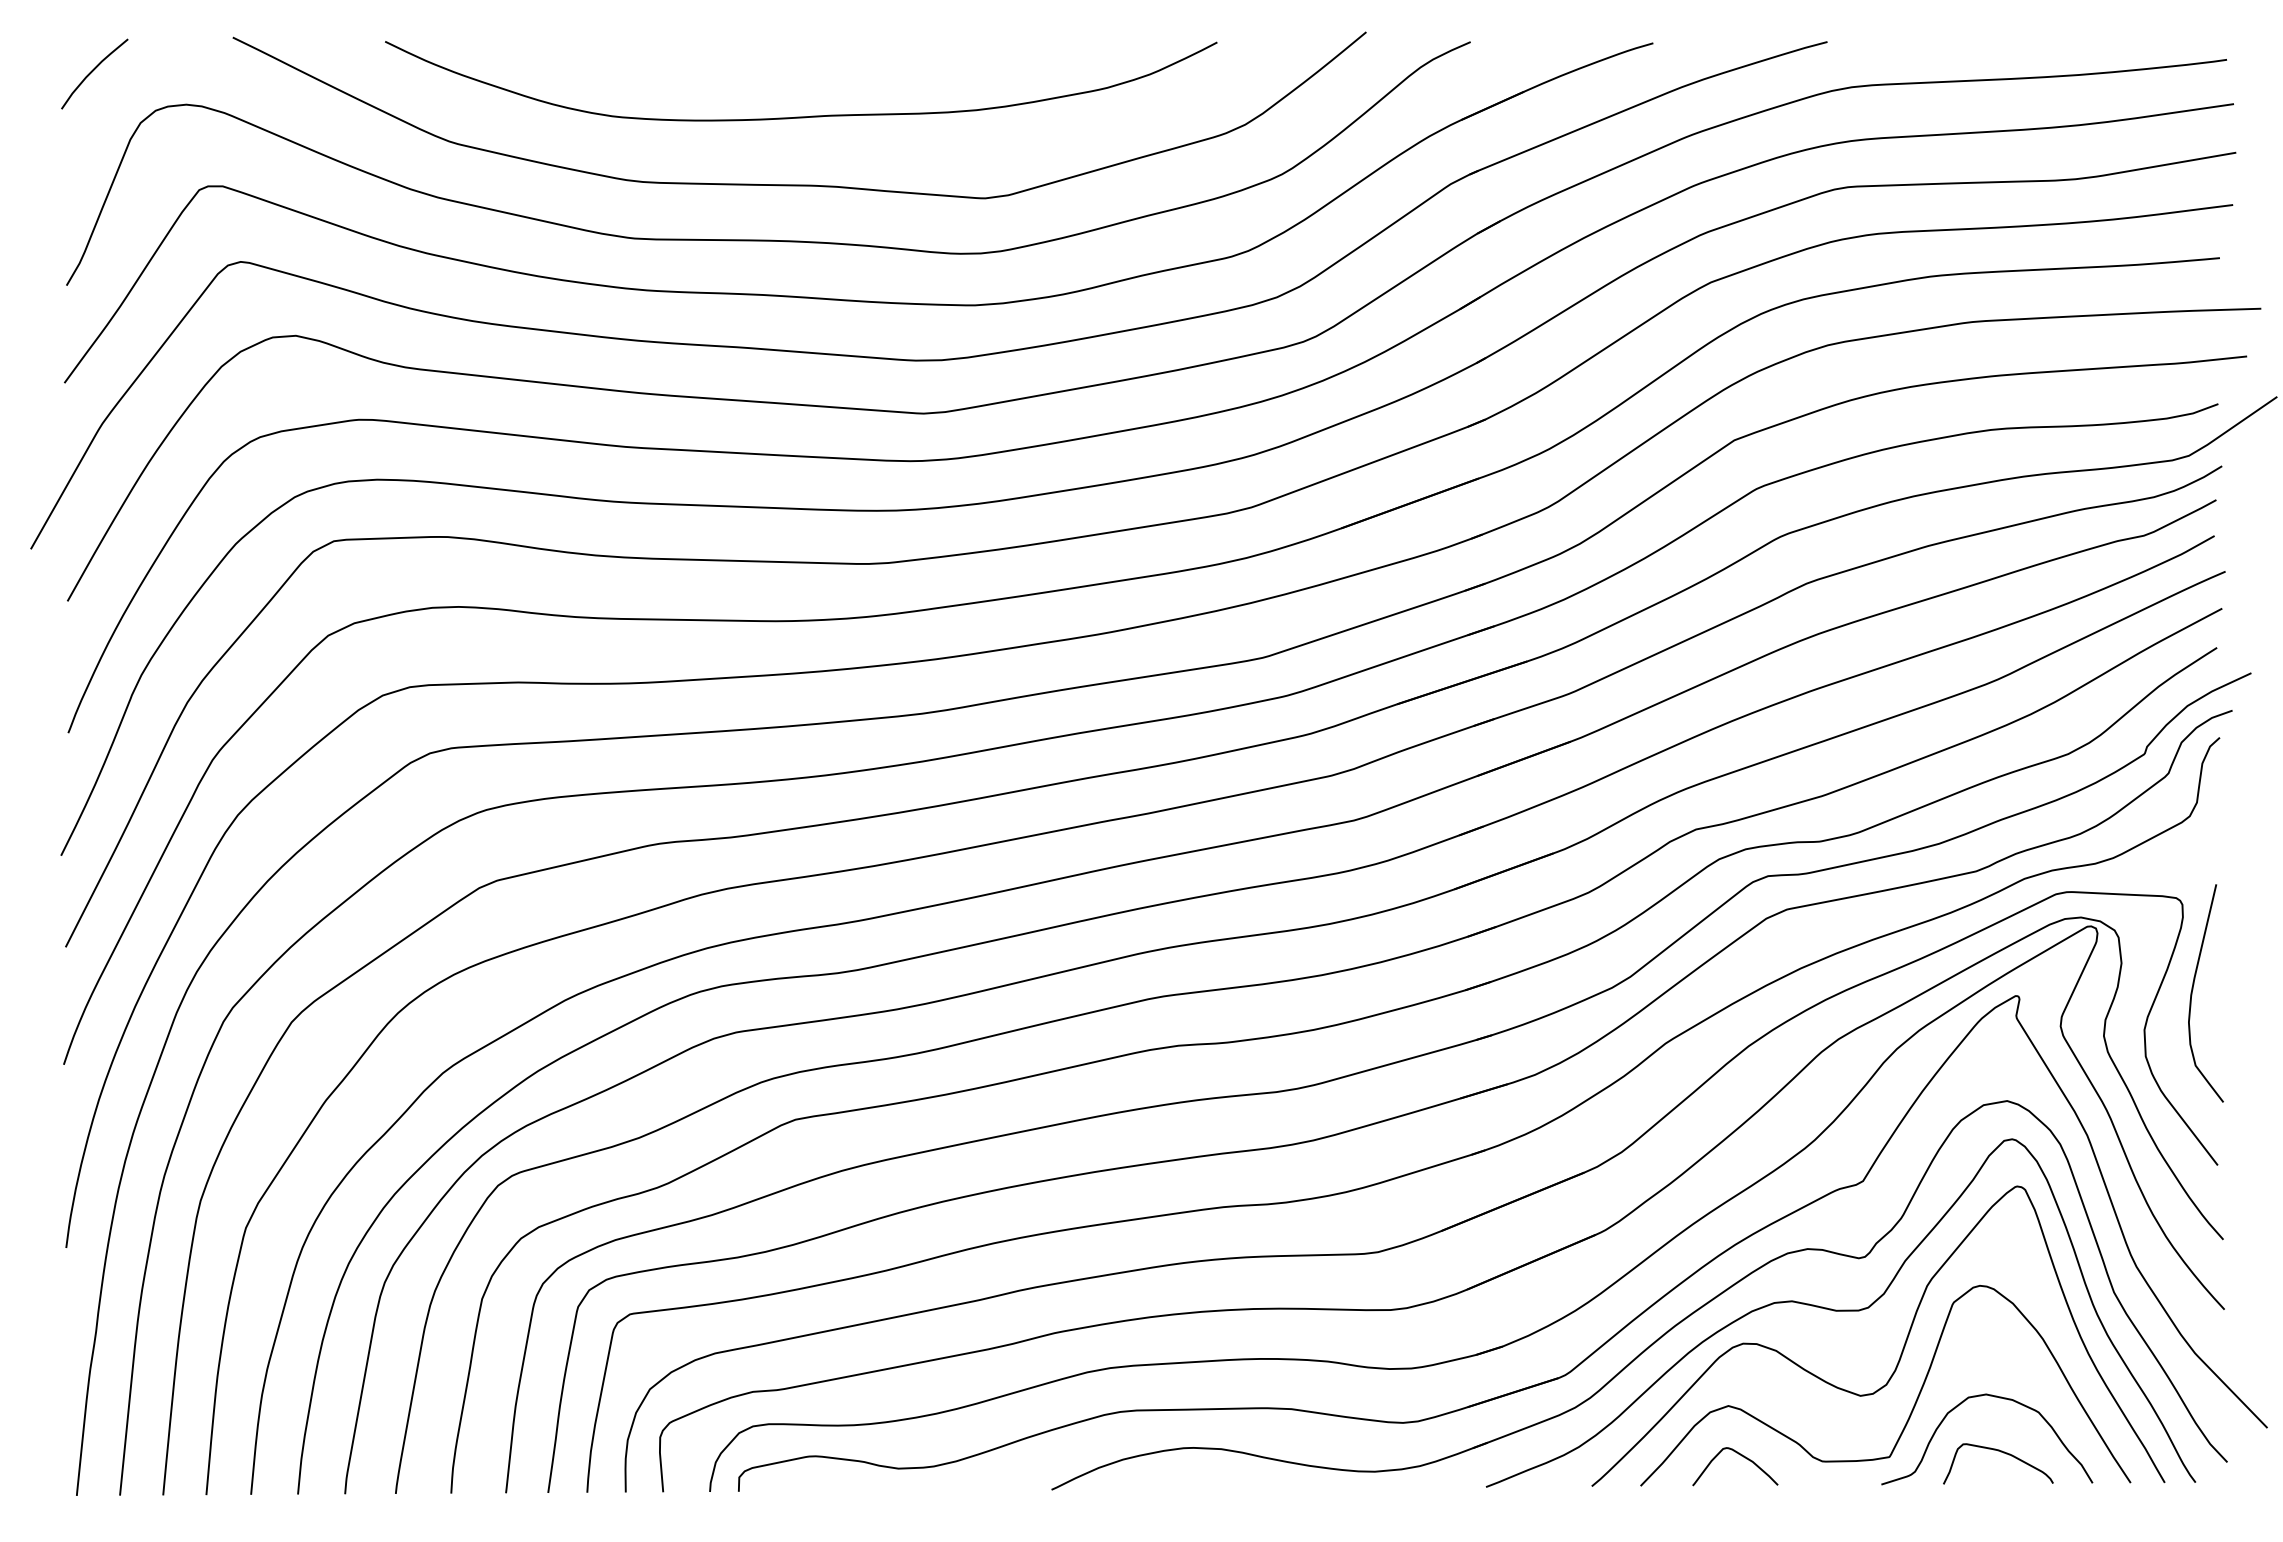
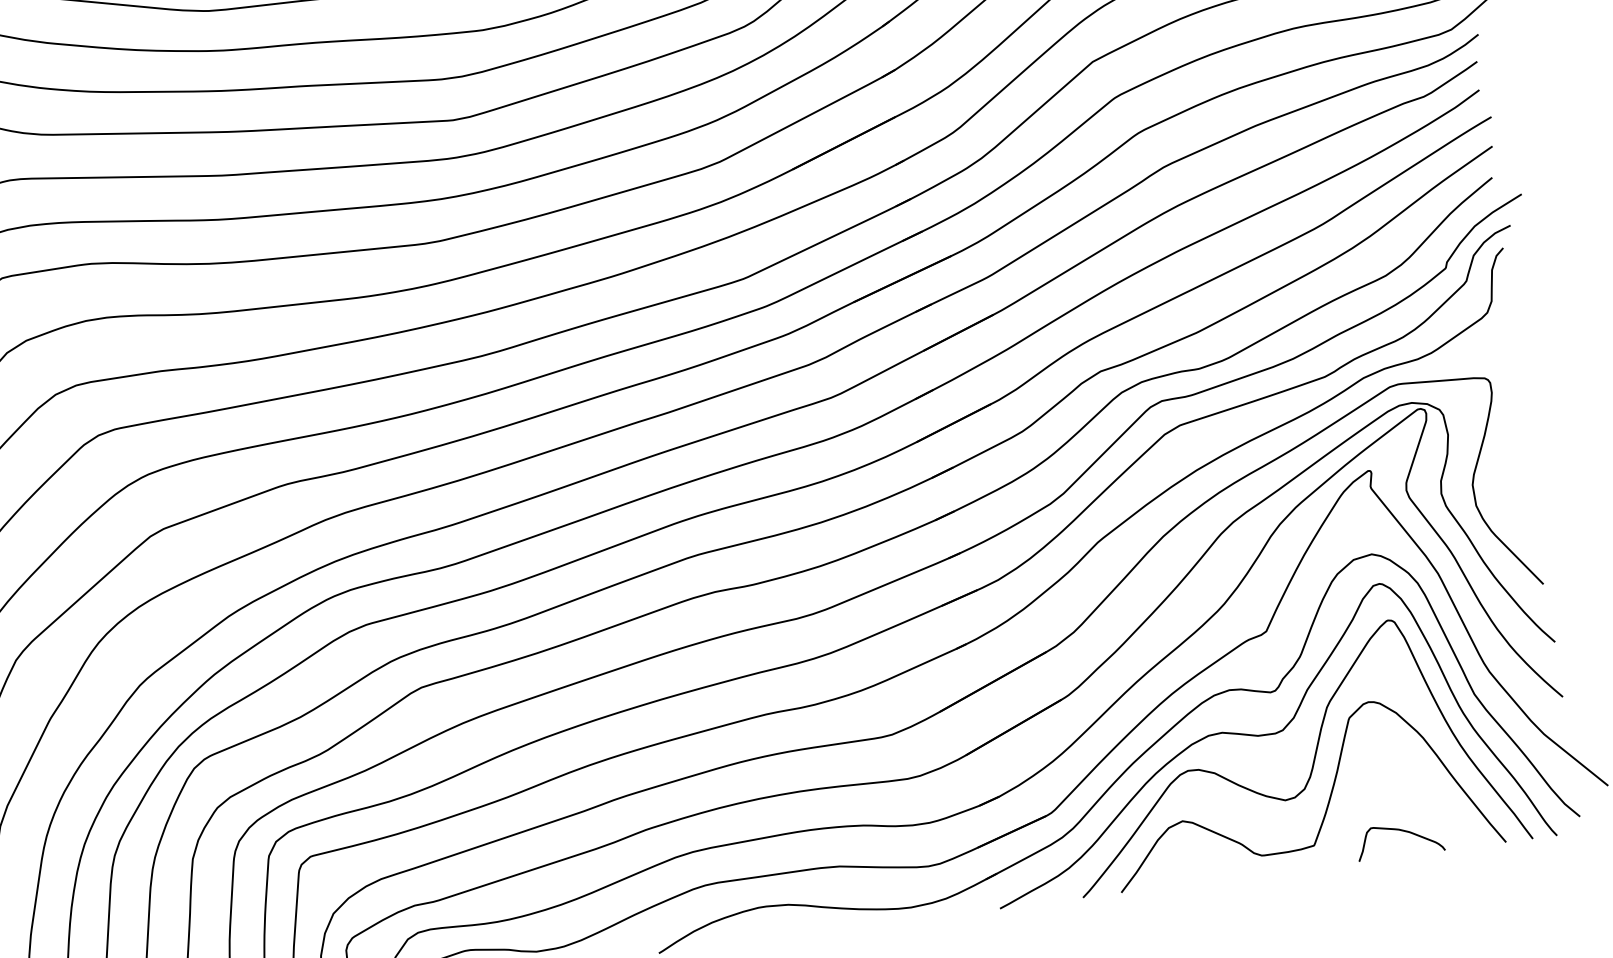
curve: (2193, 989) -> (1507, 448), removed
curve: (1994, 1397) -> (1390, 788), removed
curve: (1741, 1456) -> (1197, 859), removed

